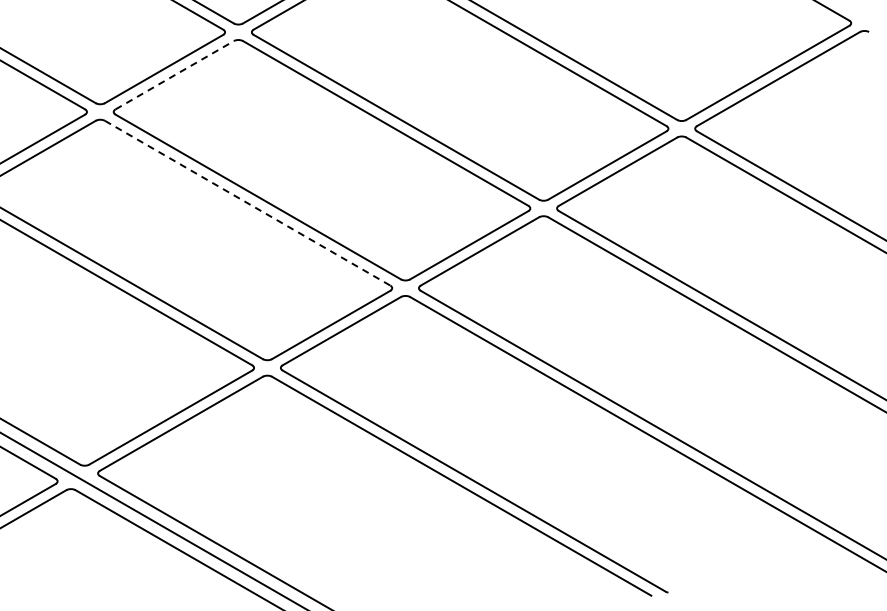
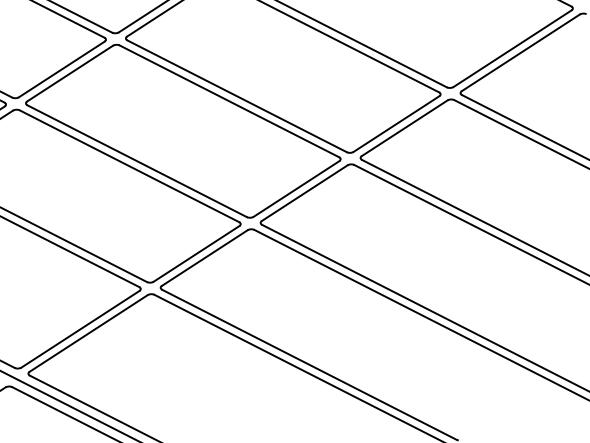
line: (175, 74) -> (70, 73), dashed -> solid
line: (247, 203) -> (129, 166), dashed -> solid

